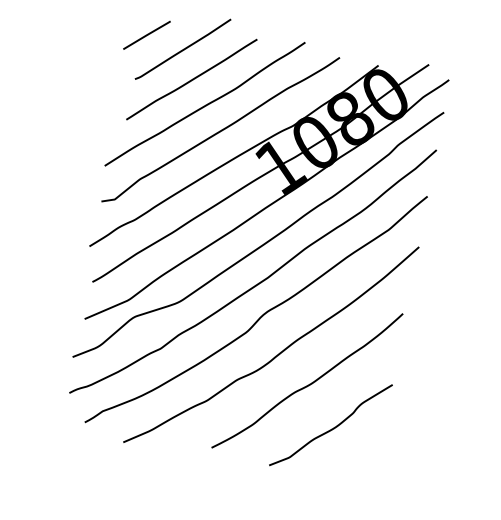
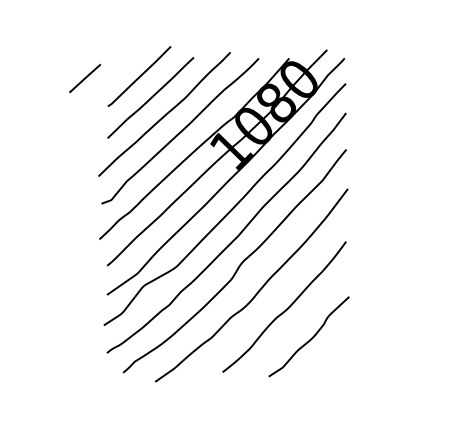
line: (146, 35) -> (84, 78), moved

